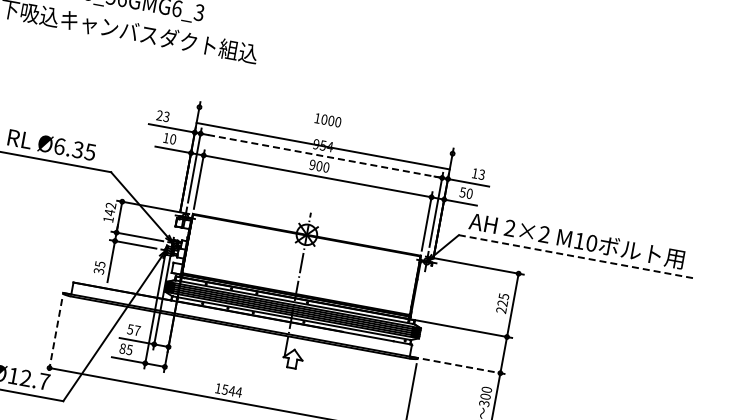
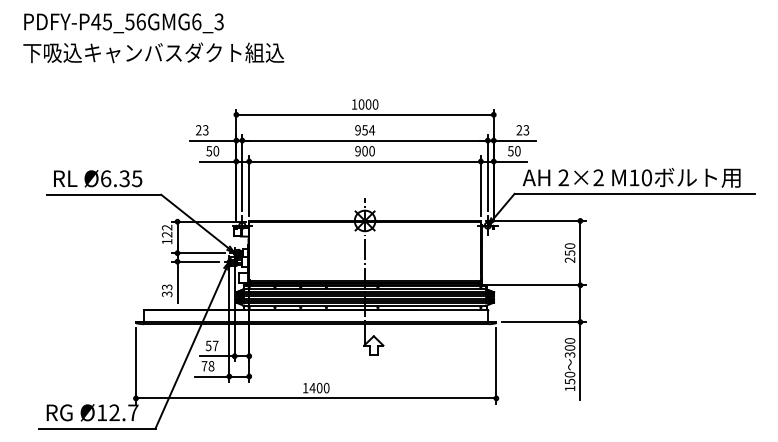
text: (166, 138) -> (209, 151), 10 -> 50
line: (322, 145) -> (364, 114), moved
line: (321, 155) -> (365, 140), dashed -> solid
text: (475, 173) -> (519, 130), 13 -> 23
text: (110, 212) -> (167, 234), 142 -> 122
line: (577, 256) -> (635, 193), dashed -> solid
text: (99, 263) -> (166, 286), 35 -> 33
text: (502, 299) -> (569, 249), 225 -> 250
line: (55, 335) -> (136, 365), dashed -> solid
text: (125, 349) -> (207, 366), 85 -> 78
line: (465, 367) -> (544, 322), dashed -> solid
text: (232, 390) -> (319, 387), 1544 -> 1400

